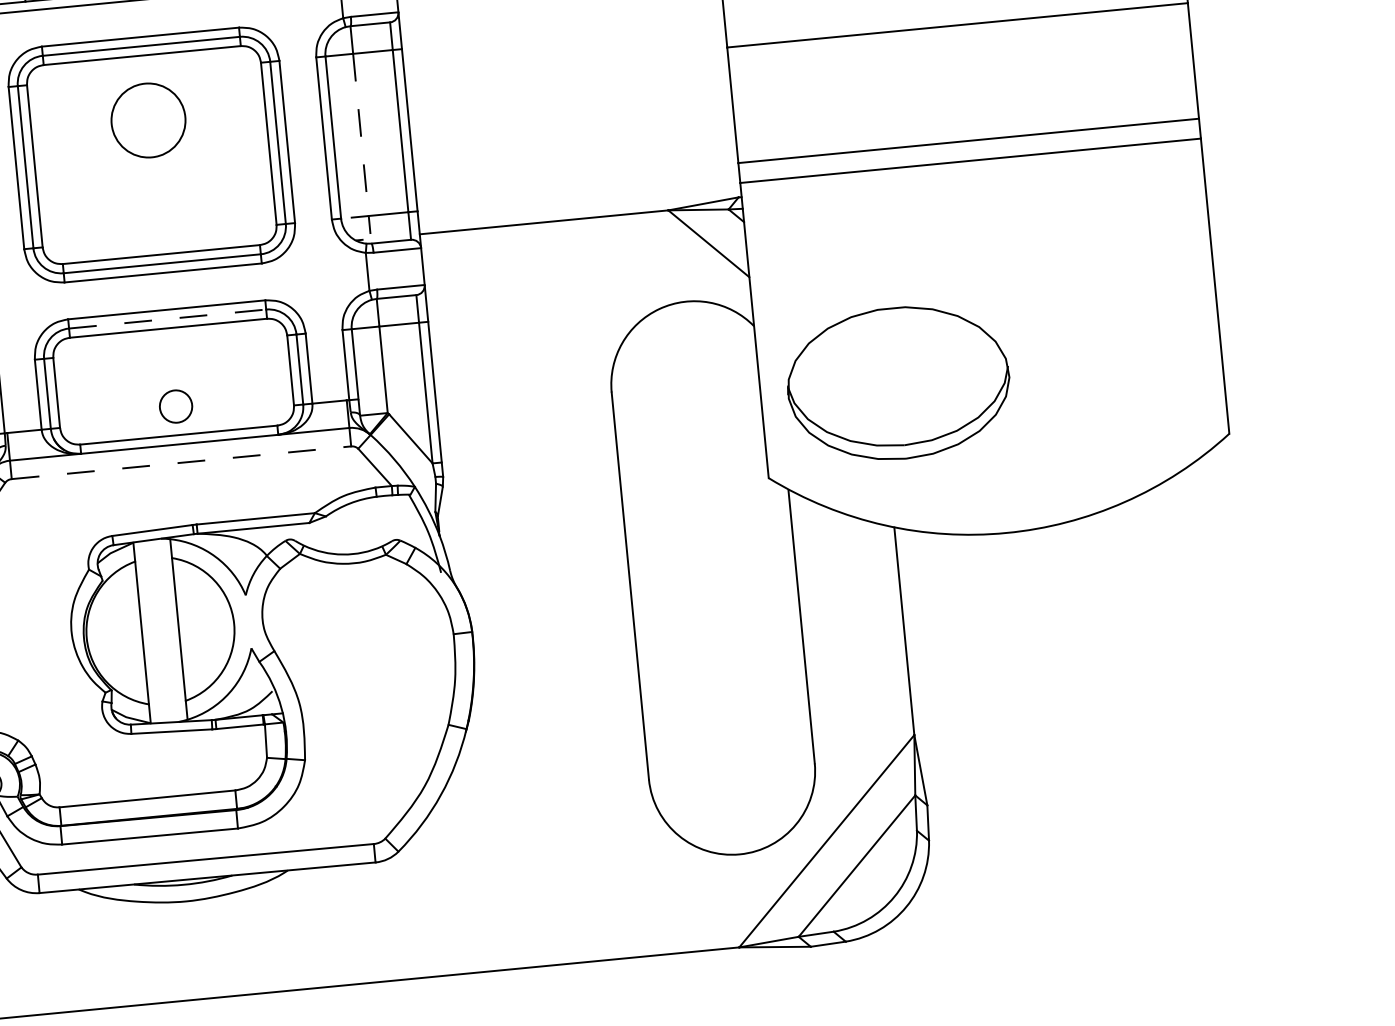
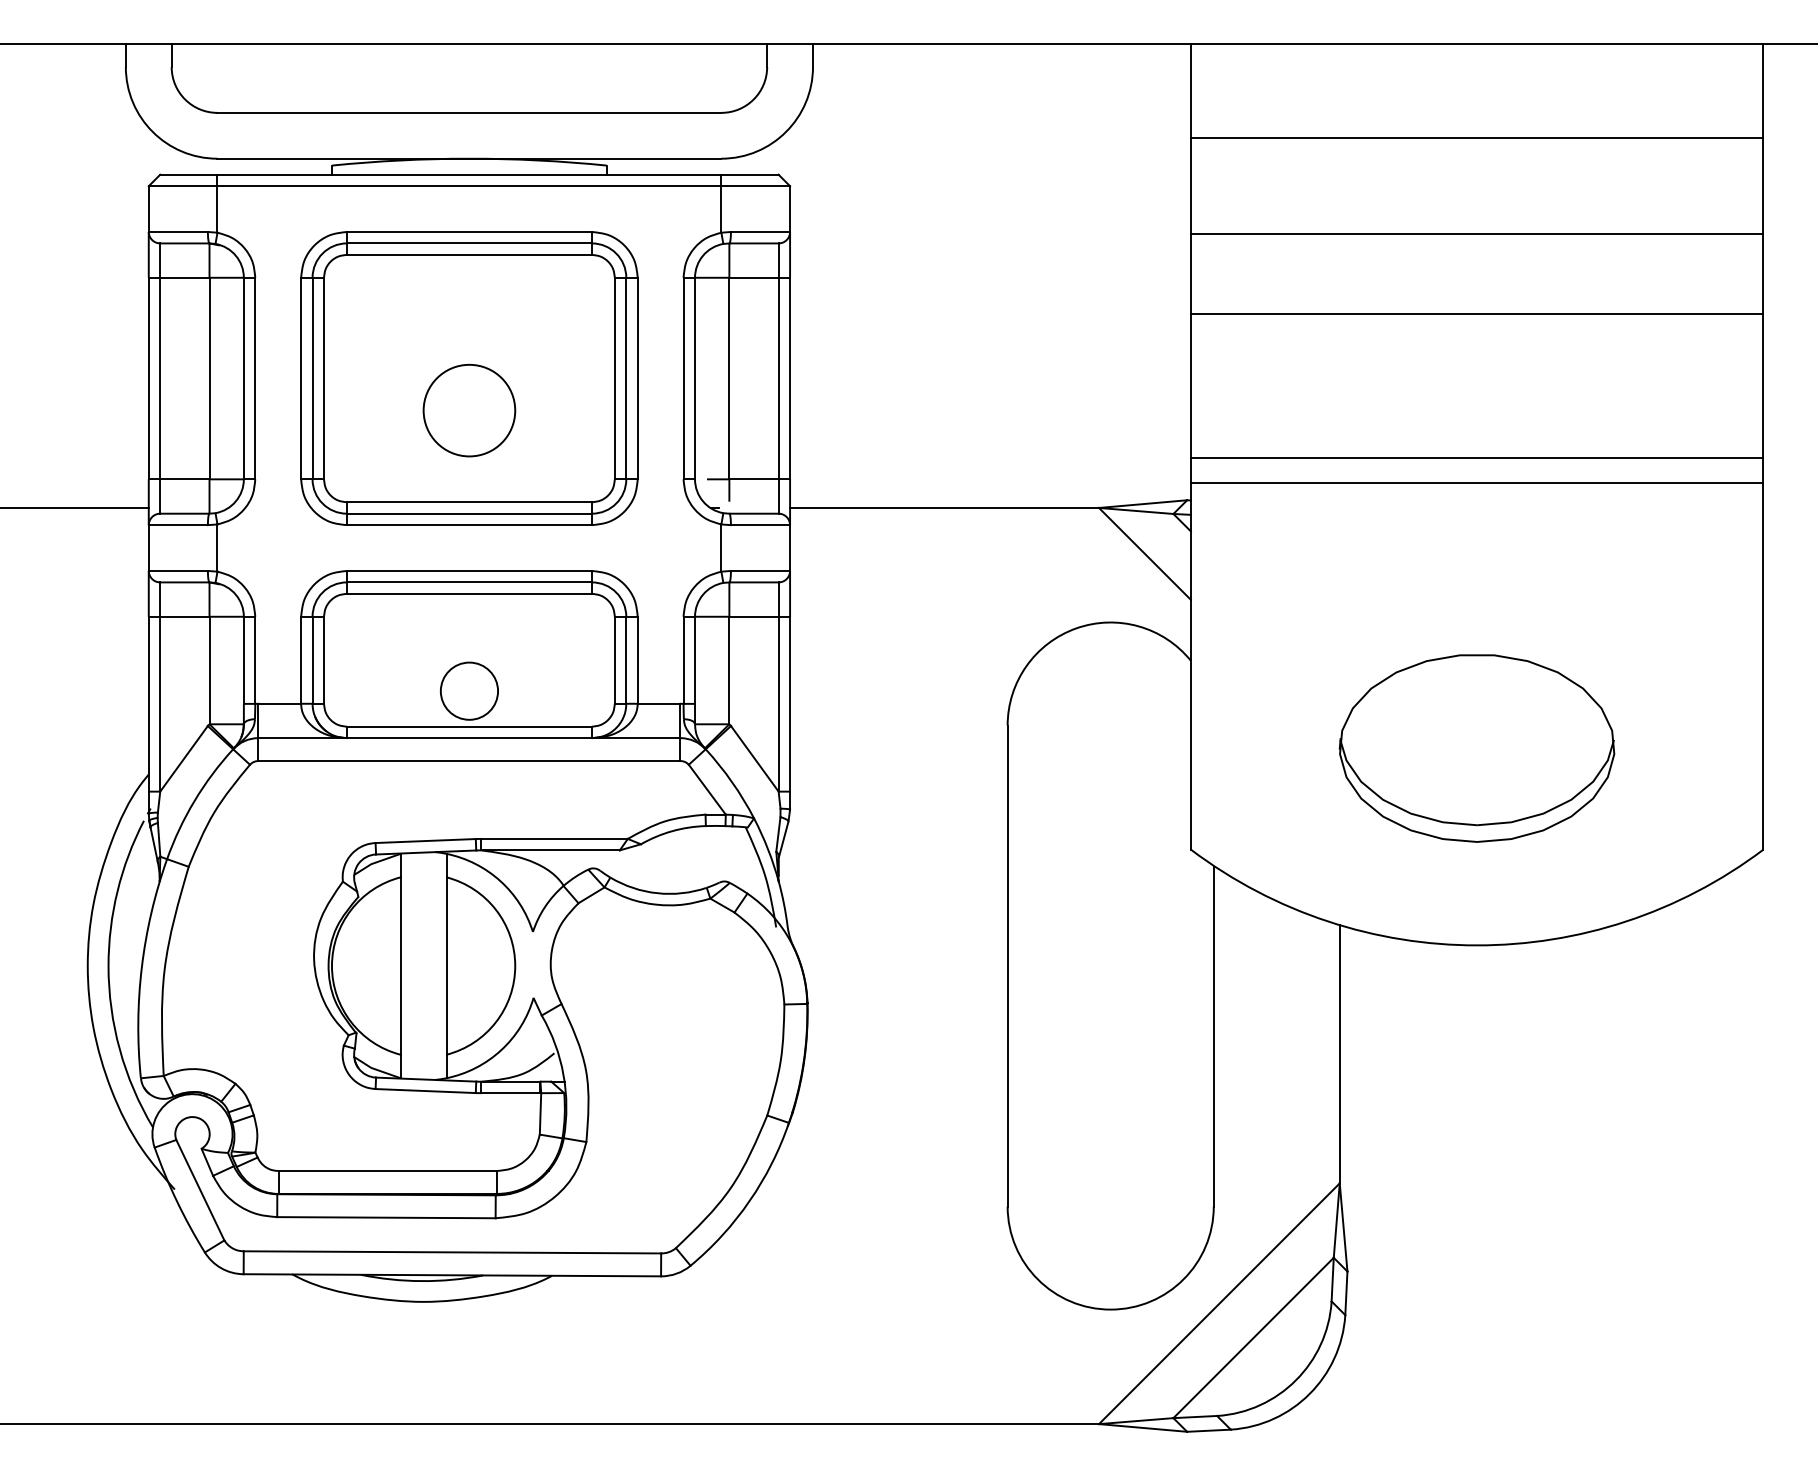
circle: (148, 120) -> (469, 410), moved
line: (361, 134) -> (729, 378), dashed -> solid
line: (167, 319) -> (469, 582), dashed -> solid
part: (898, 383) -> (1476, 748), moved
circle: (176, 406) -> (469, 690), size x1.43
line: (181, 463) -> (469, 761), dashed -> solid

